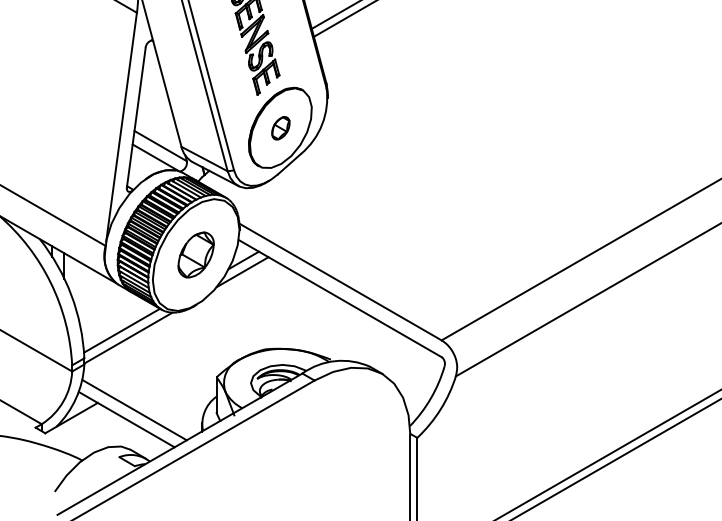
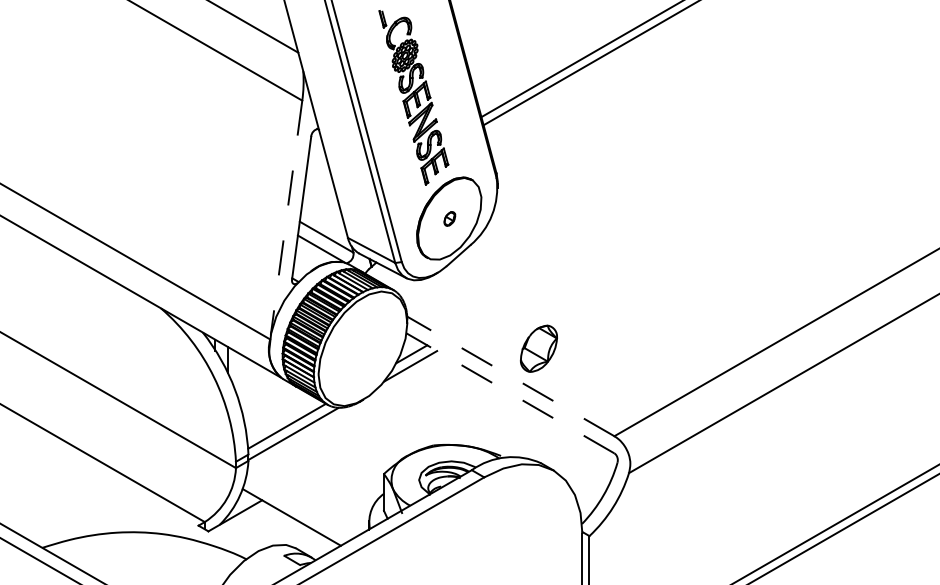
line: (121, 127) -> (286, 218), solid -> dashed
part: (280, 127) -> (449, 218), size x0.6
part: (195, 254) -> (538, 348), moved
line: (340, 282) -> (510, 376), solid -> dashed
line: (340, 298) -> (510, 393), solid -> dashed
line: (134, 409) -> (299, 507), removed

